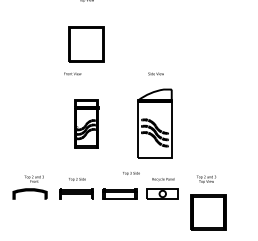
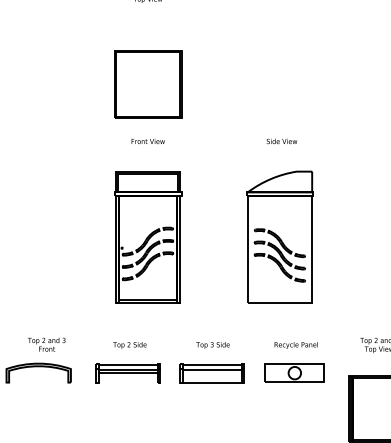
text: (72, 73) -> (147, 140), moved
part: (86, 123) -> (147, 237), size x1.43
text: (131, 173) -> (213, 345), moved

